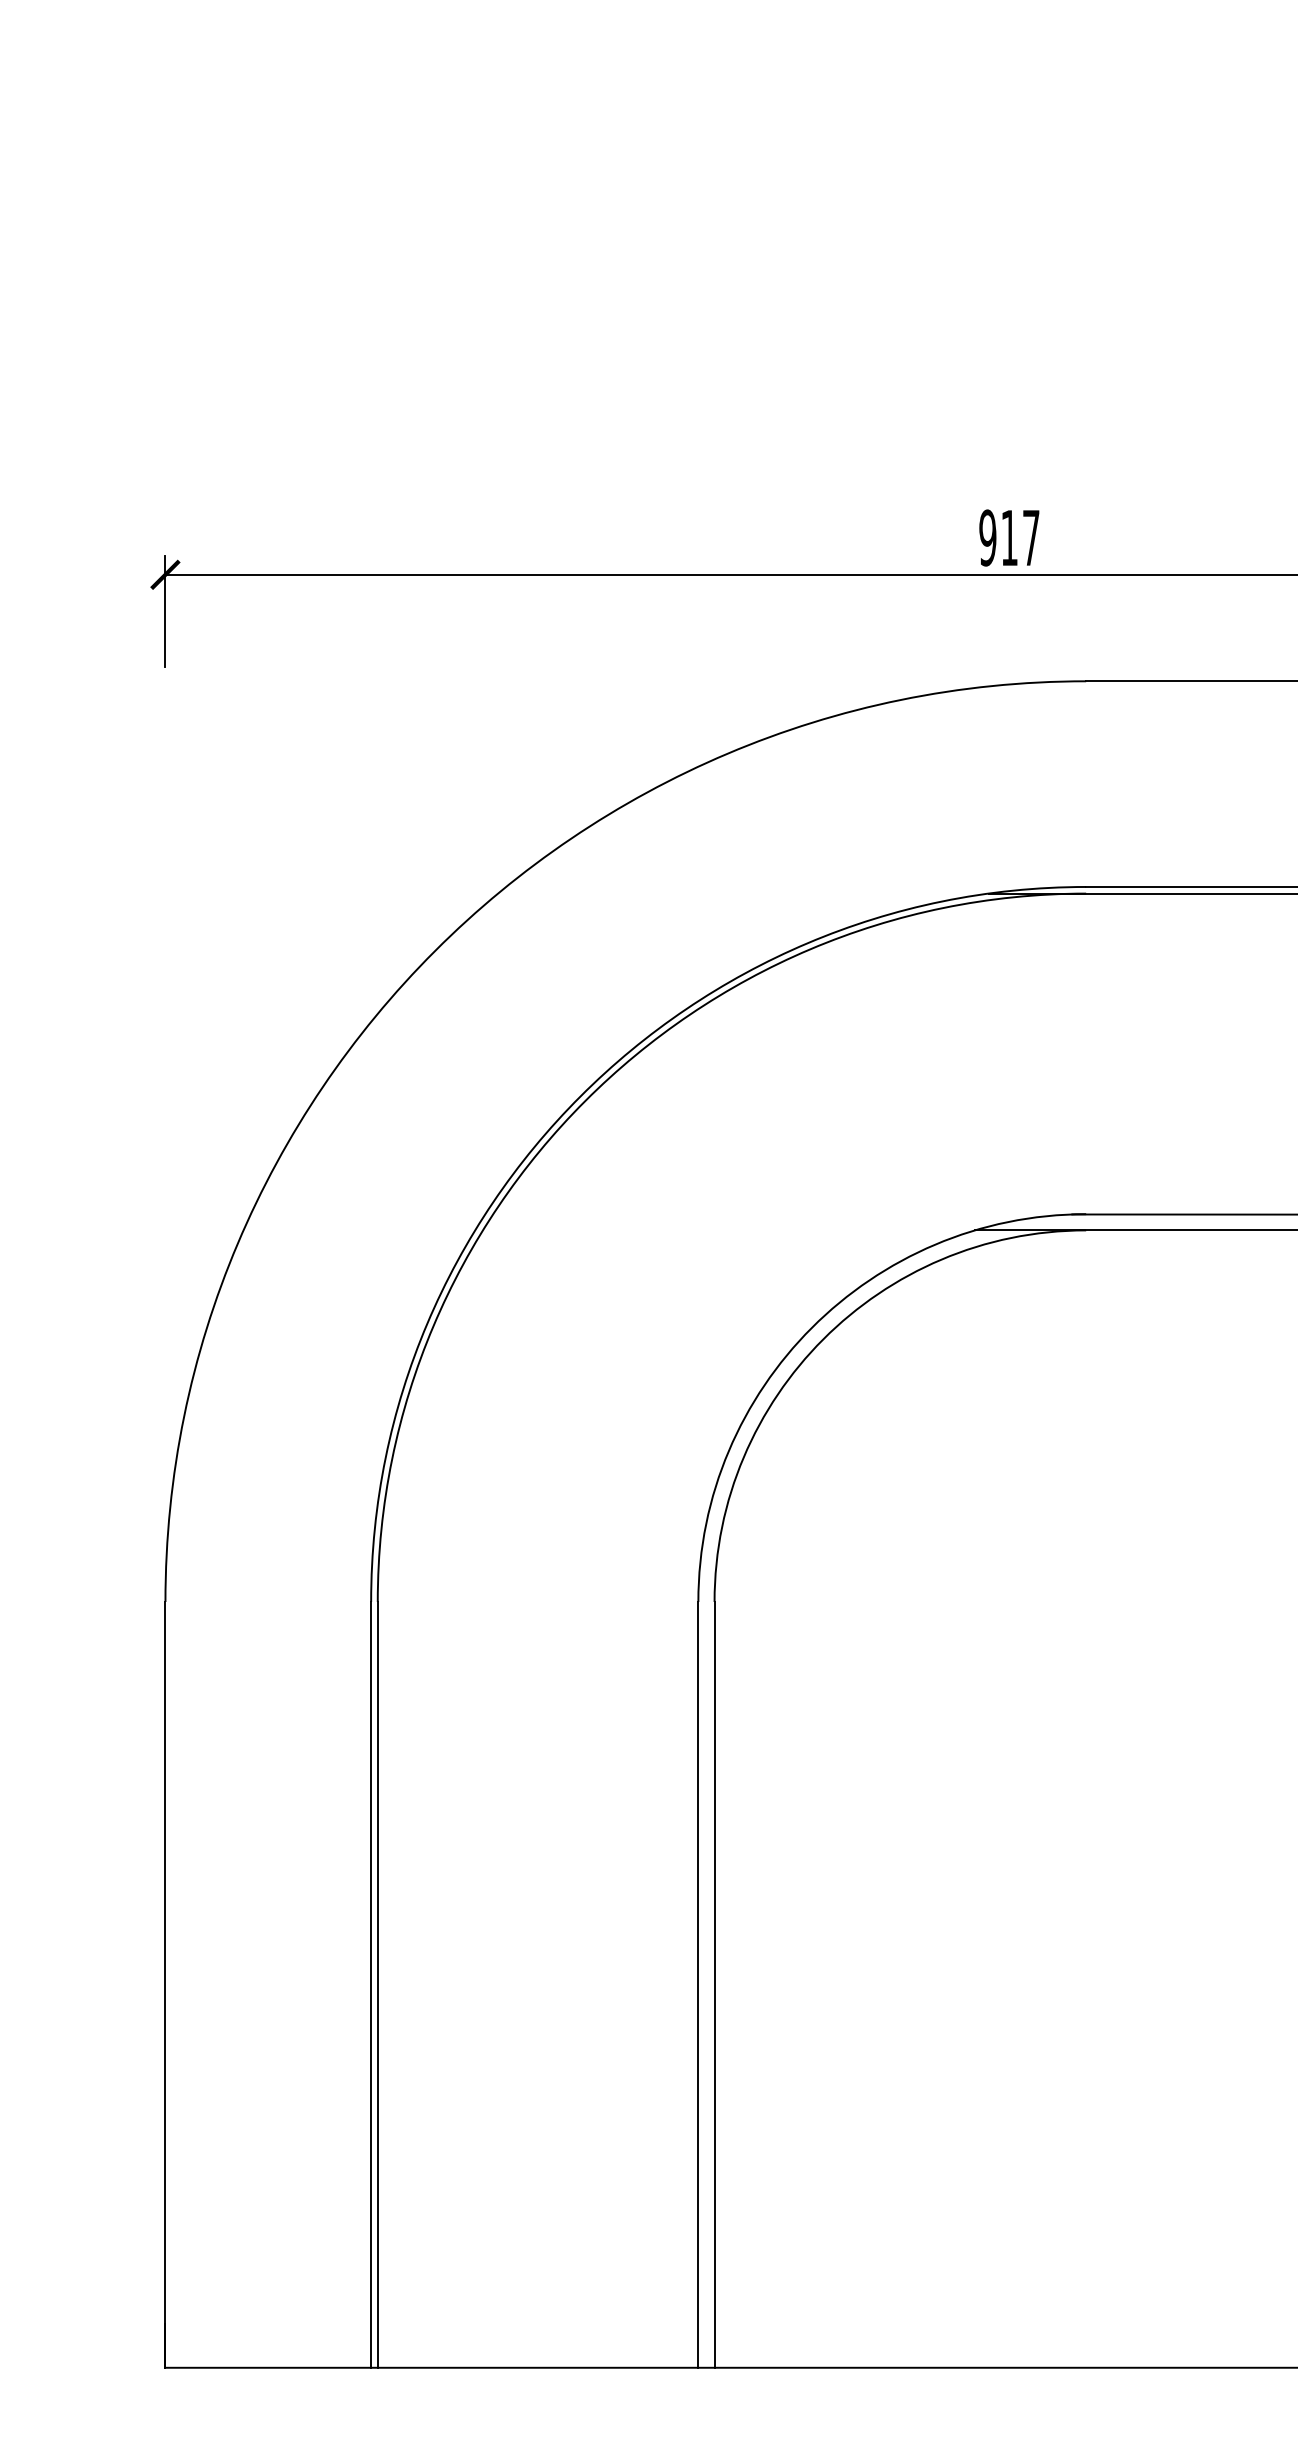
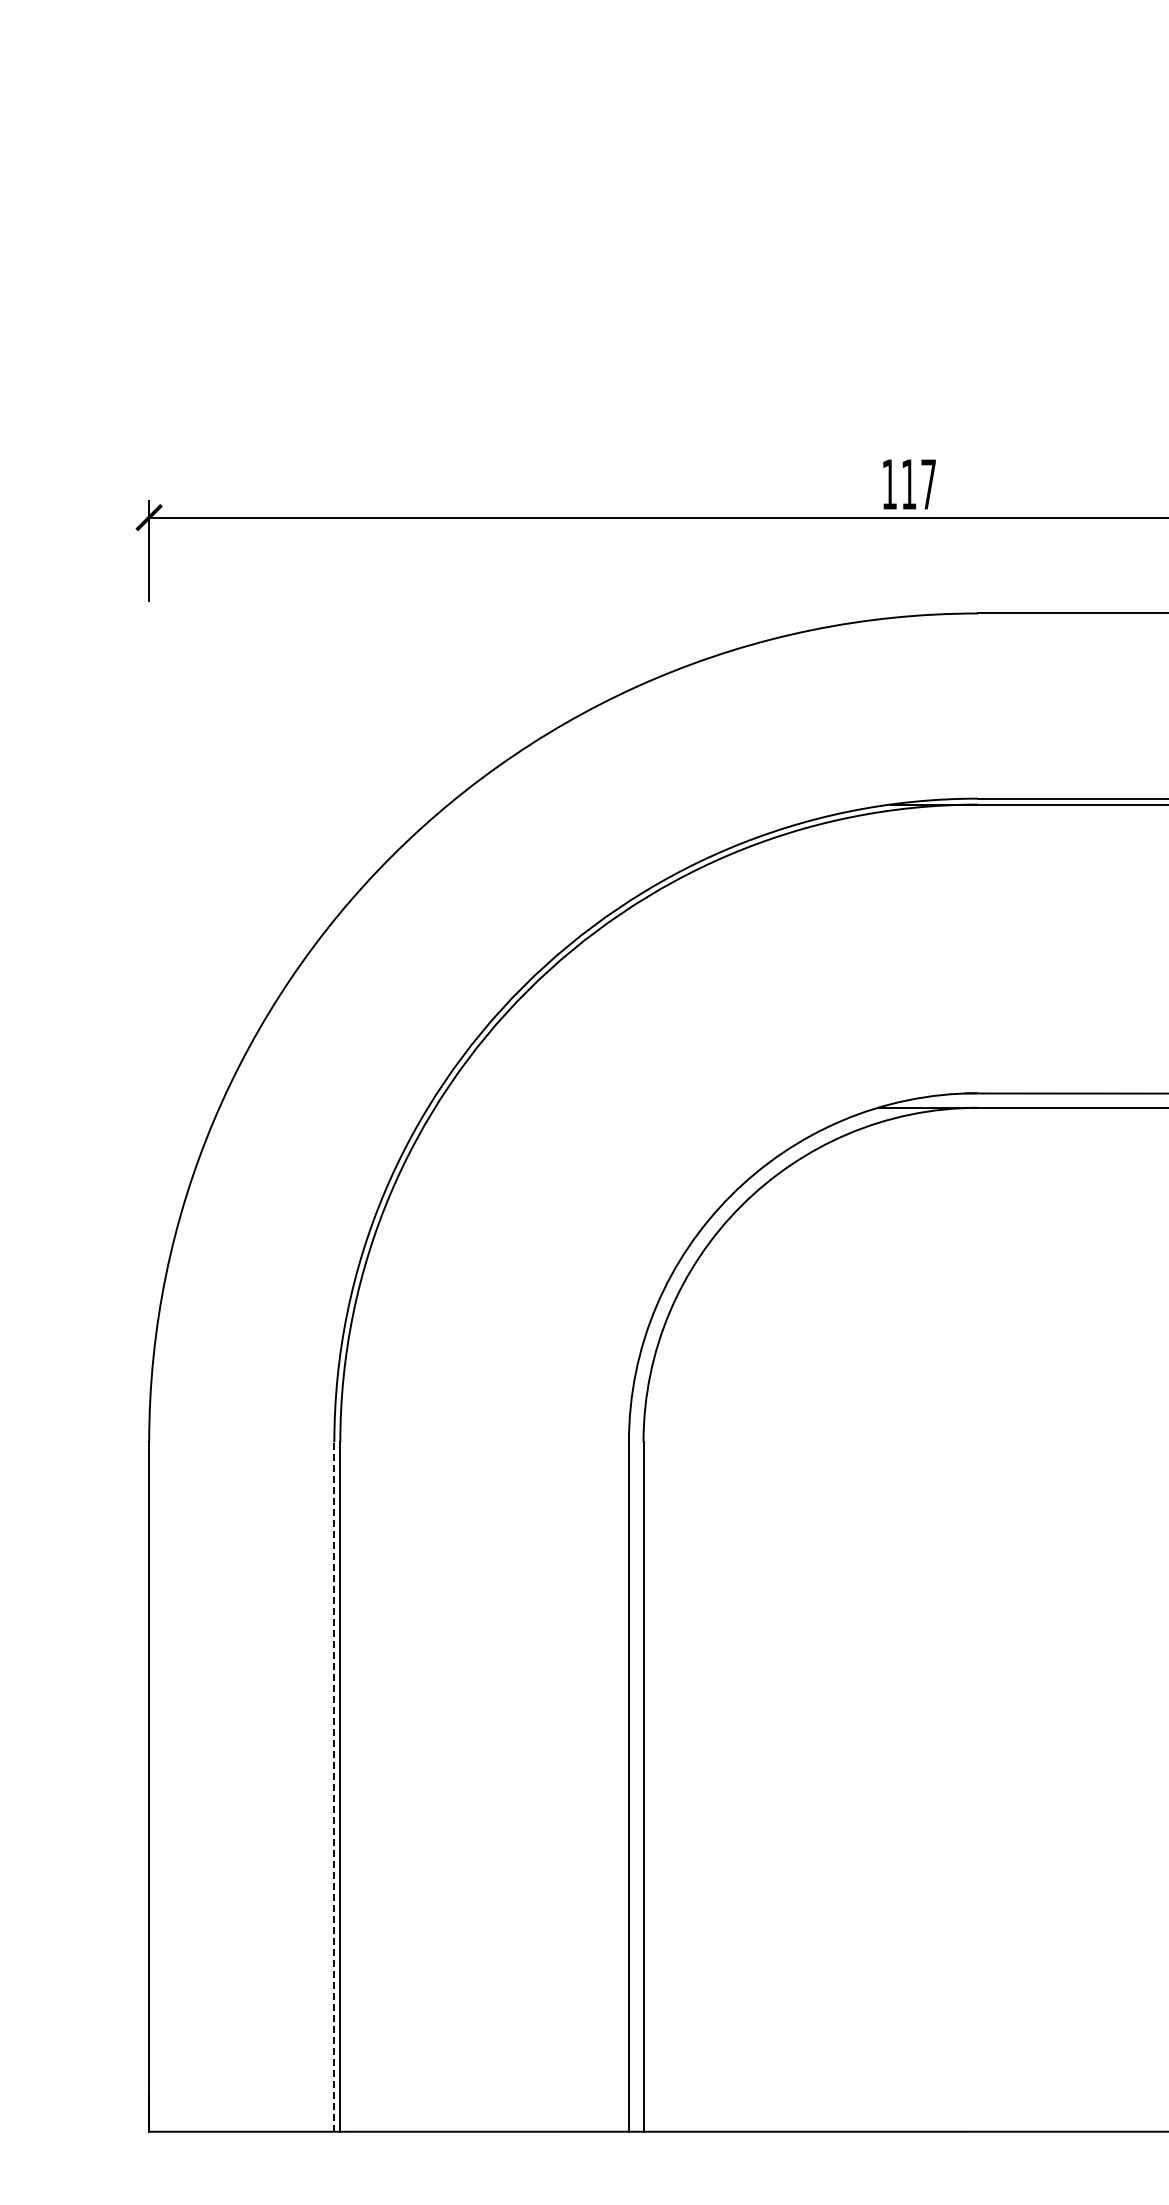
text: (987, 538) -> (889, 484), 917 -> 117
line: (371, 1985) -> (334, 1787), solid -> dashed

